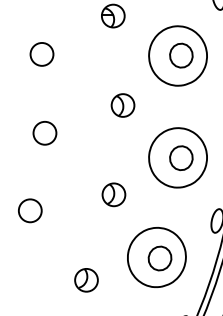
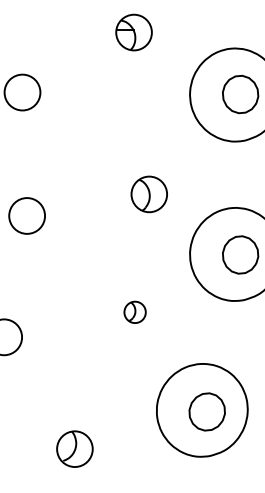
part: (122, 105) -> (148, 194), moved
part: (113, 194) -> (134, 311), size x0.6
part: (86, 280) -> (74, 449), moved

